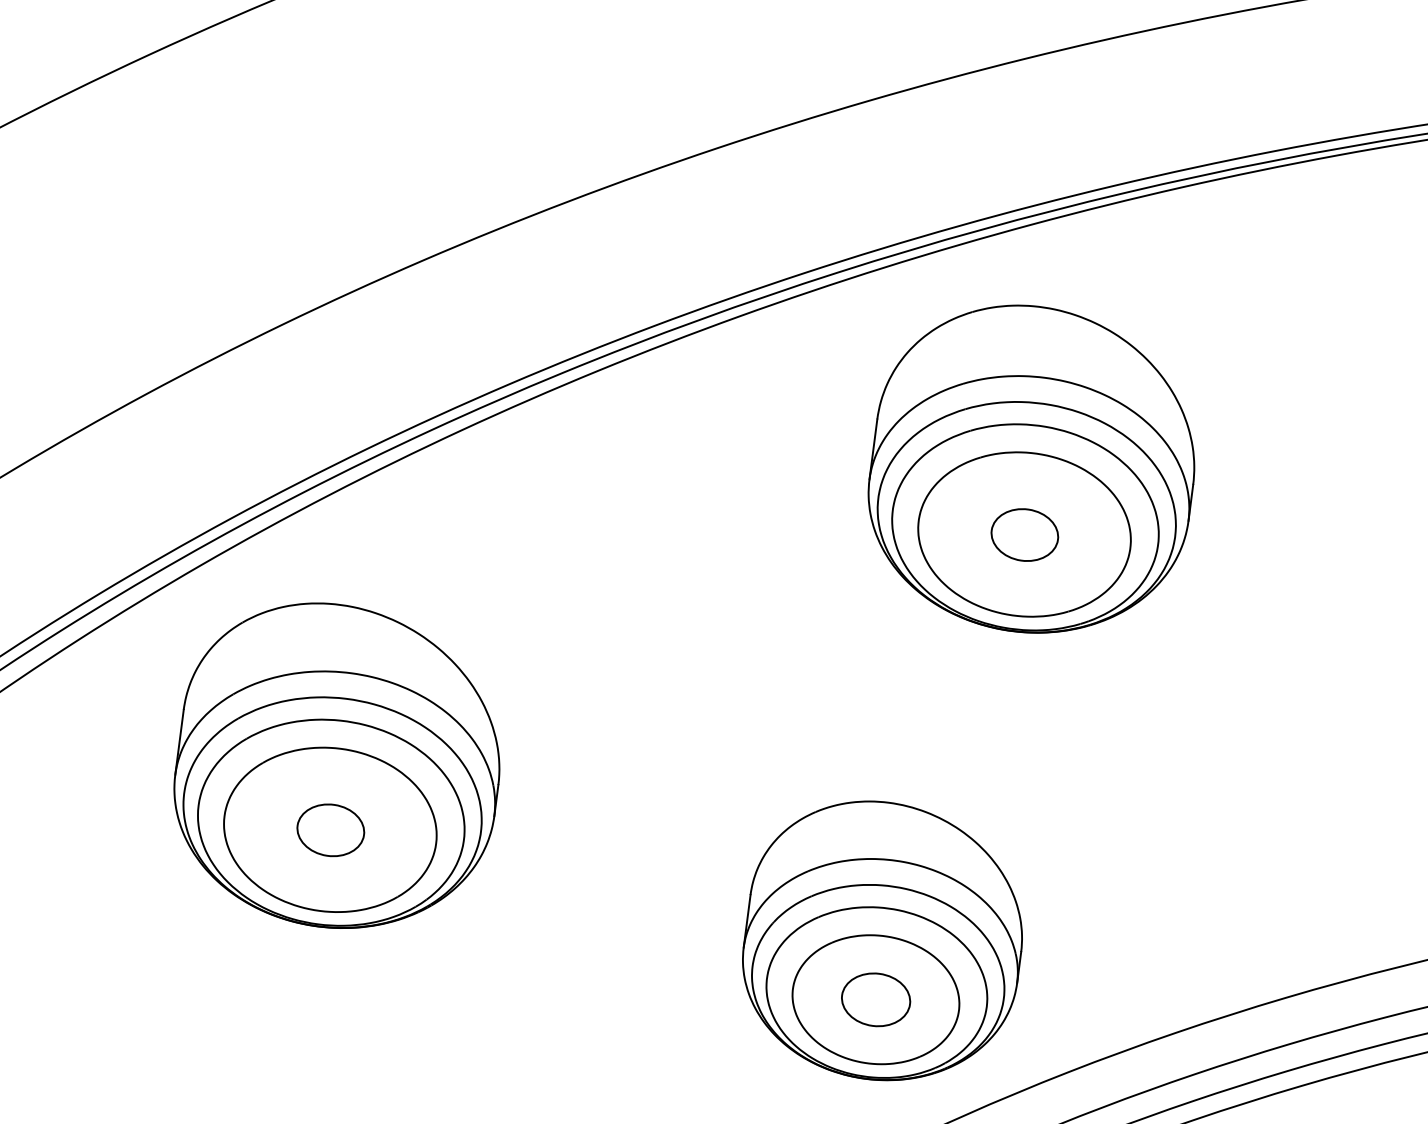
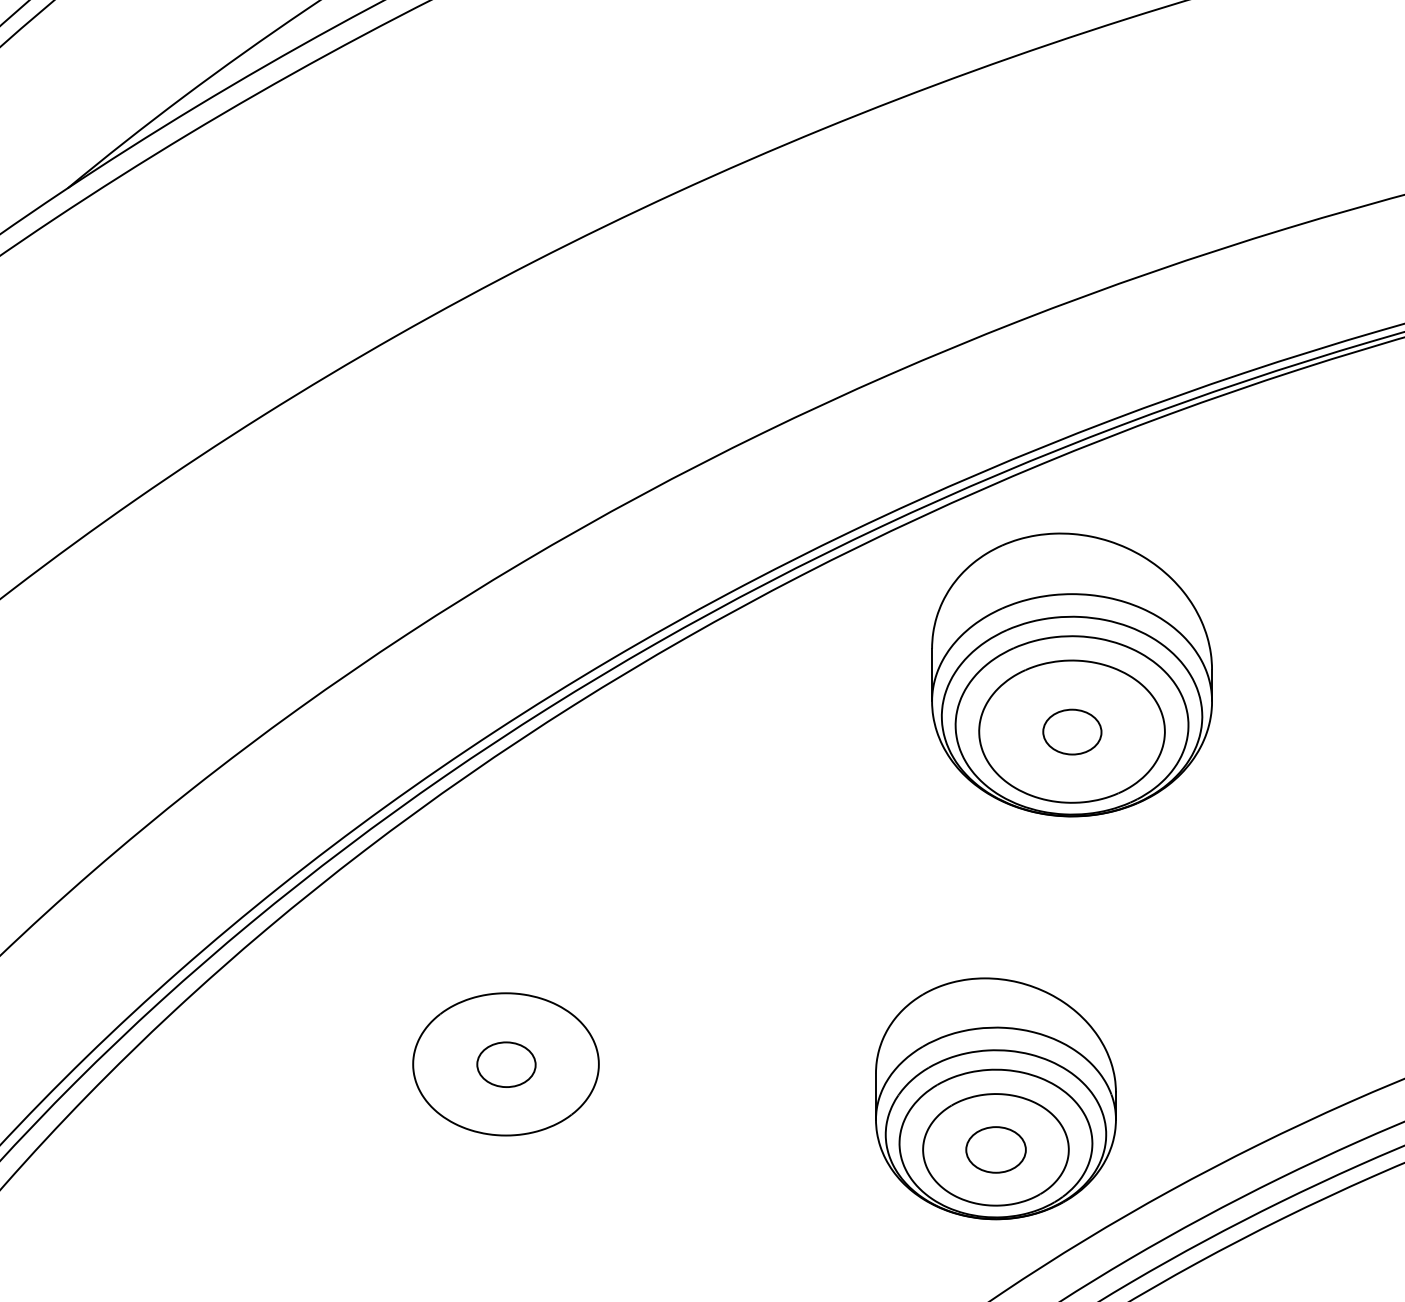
part: (337, 767) -> (505, 1009), removed

